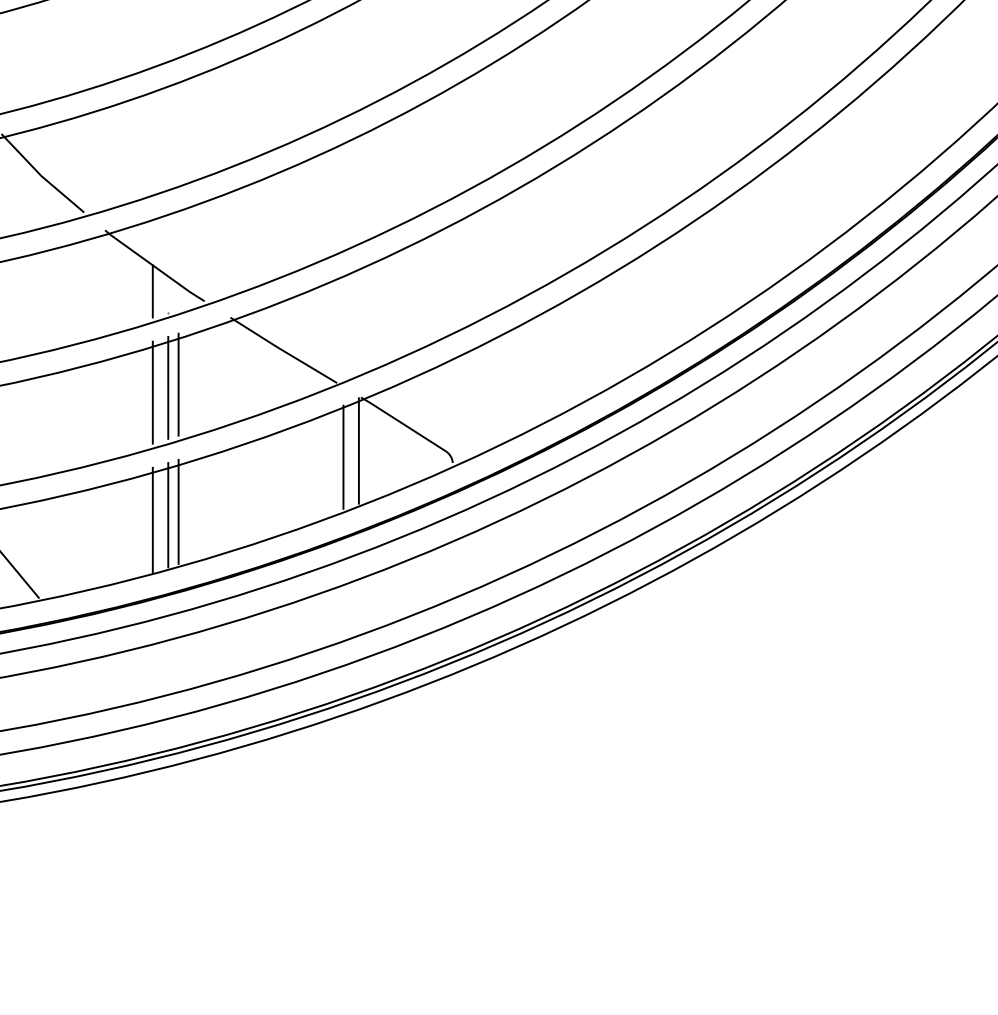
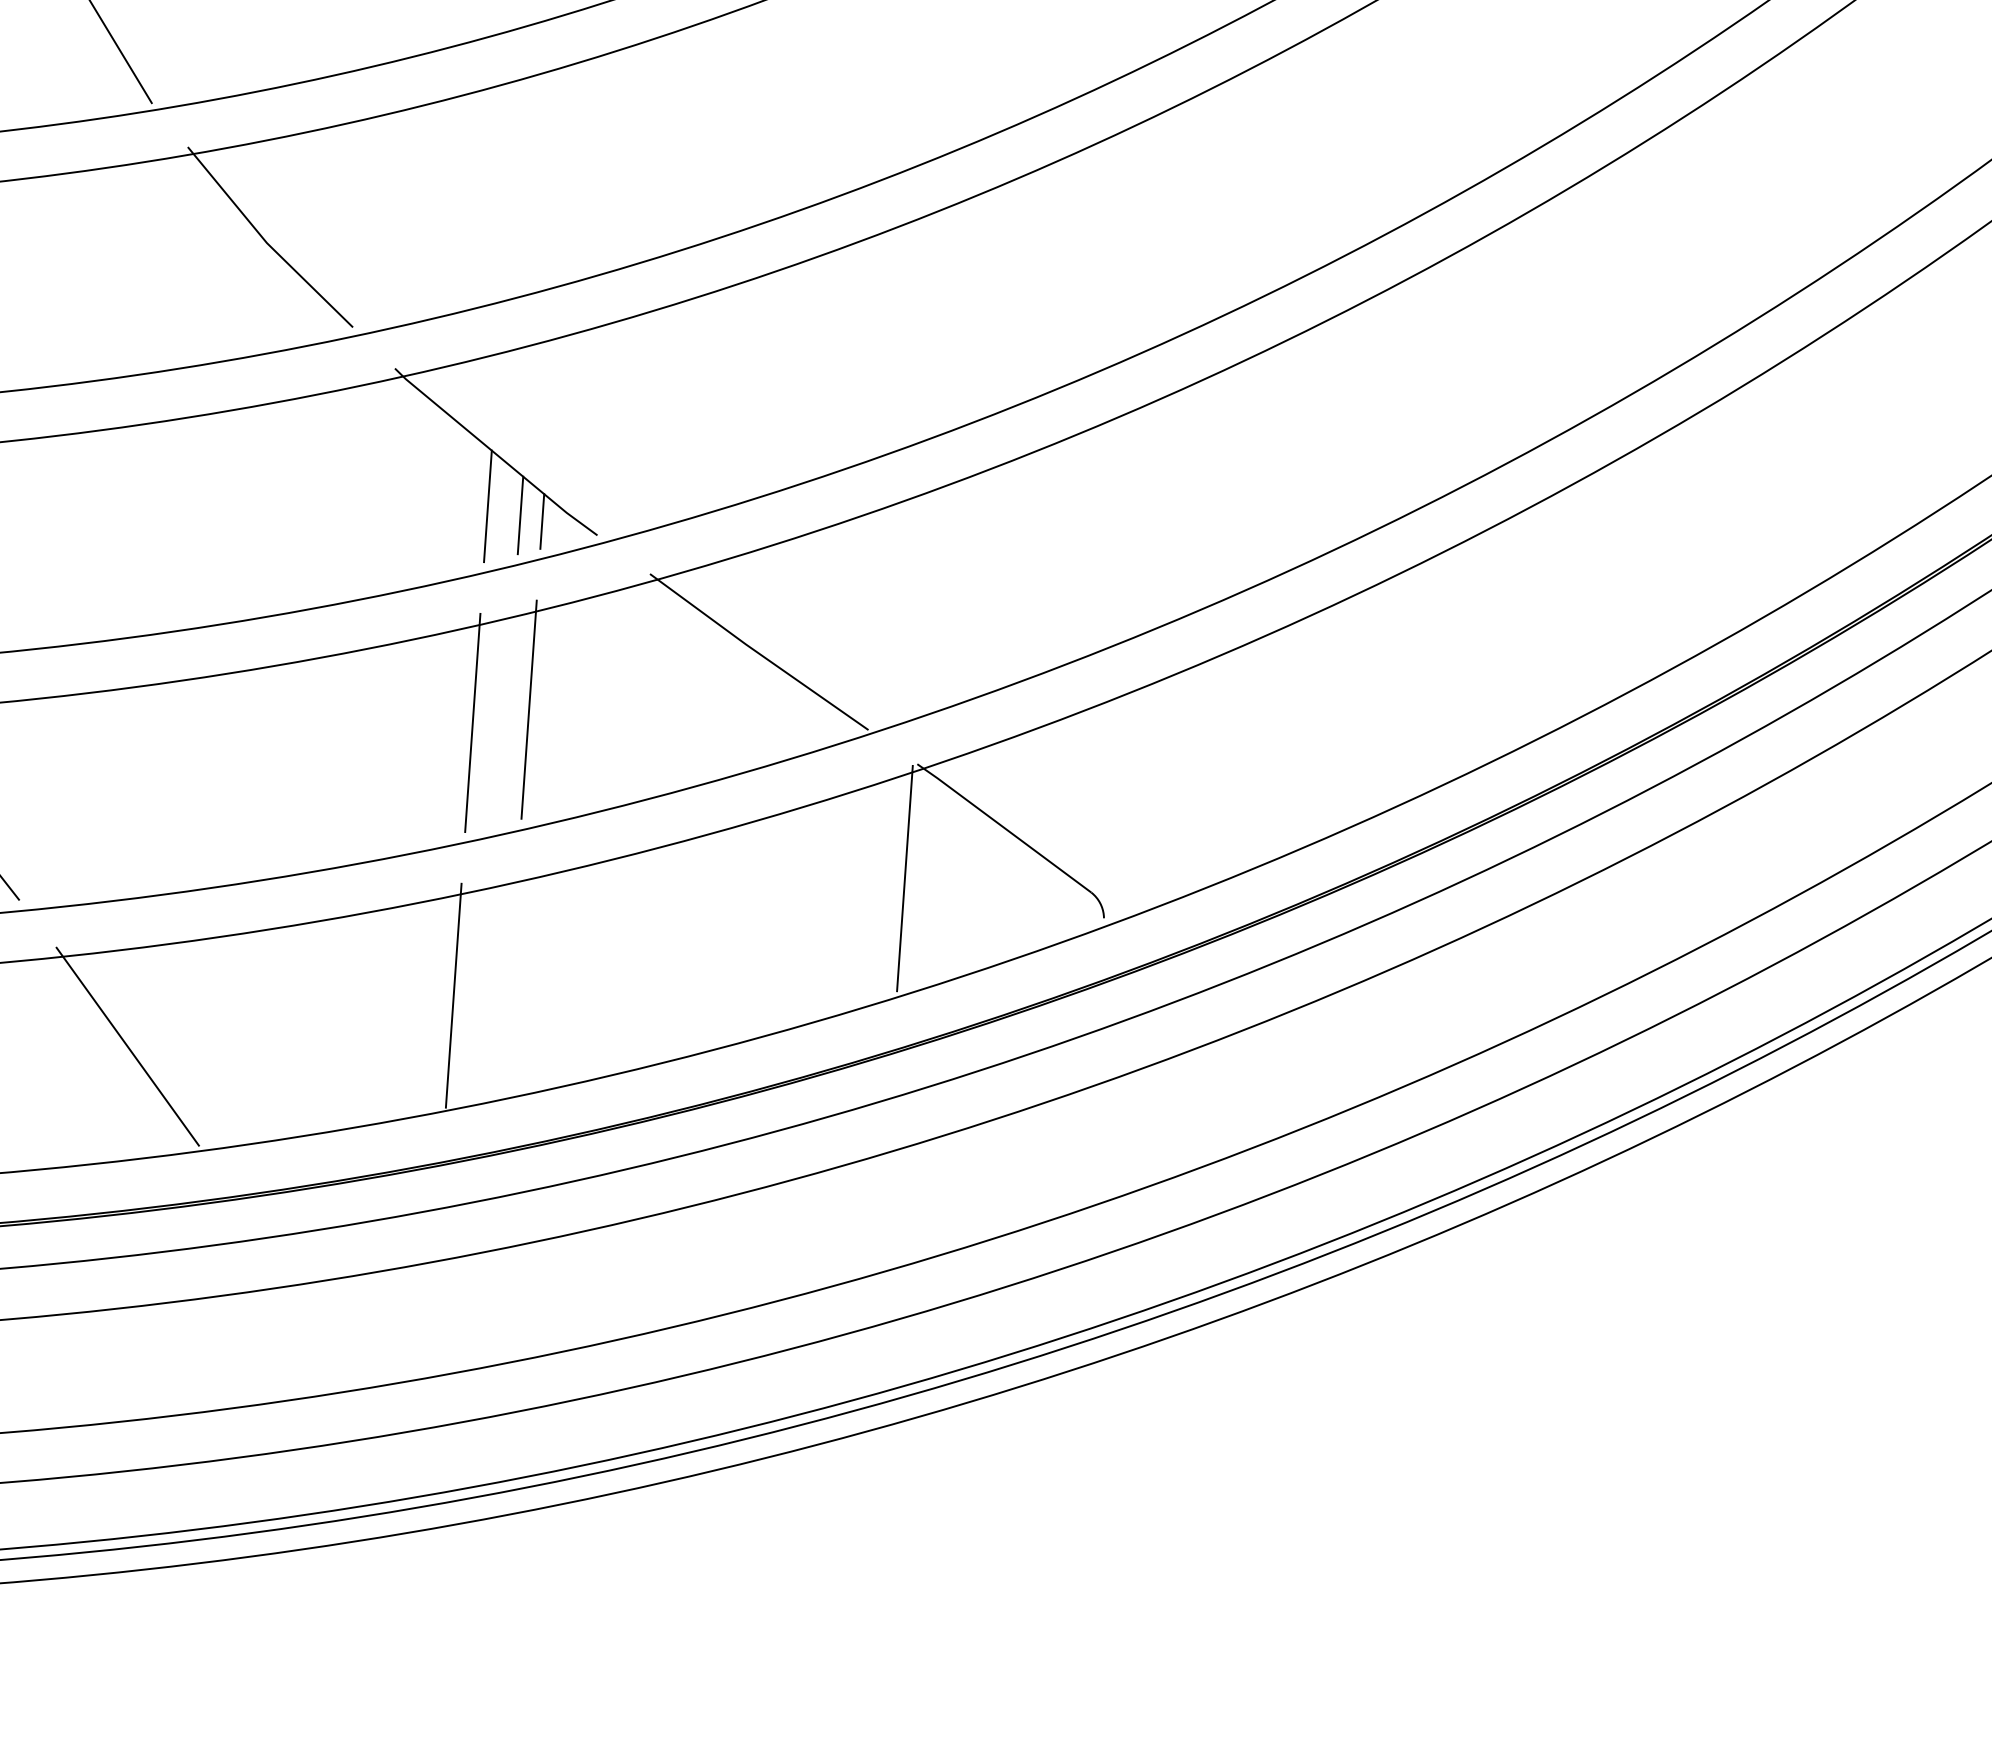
line: (168, 387) -> (507, 714), removed
line: (343, 456) -> (871, 888), removed
line: (178, 511) -> (509, 981), removed
line: (168, 515) -> (487, 988), removed

